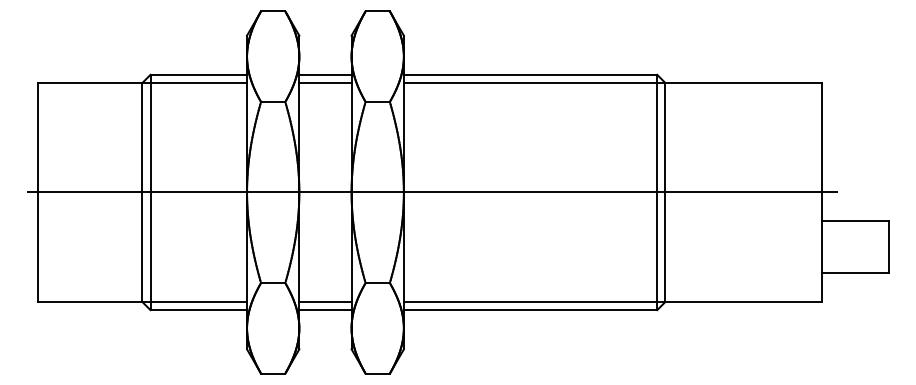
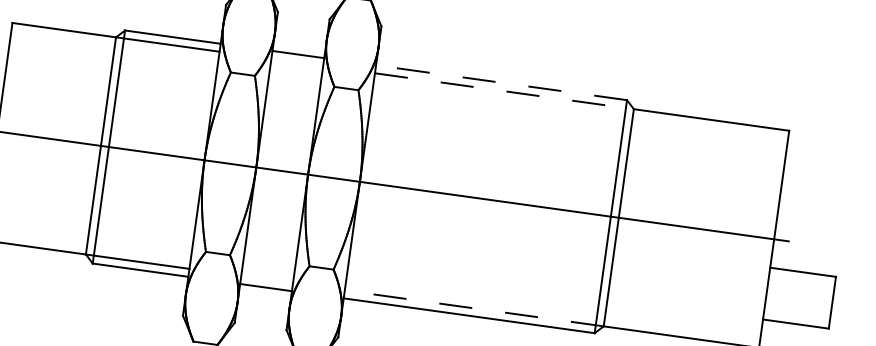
line: (530, 74) -> (501, 82), solid -> dashed
line: (325, 82) -> (297, 62), removed
line: (534, 82) -> (504, 90), solid -> dashed
line: (325, 302) -> (267, 280), removed
line: (534, 302) -> (474, 308), solid -> dashed

